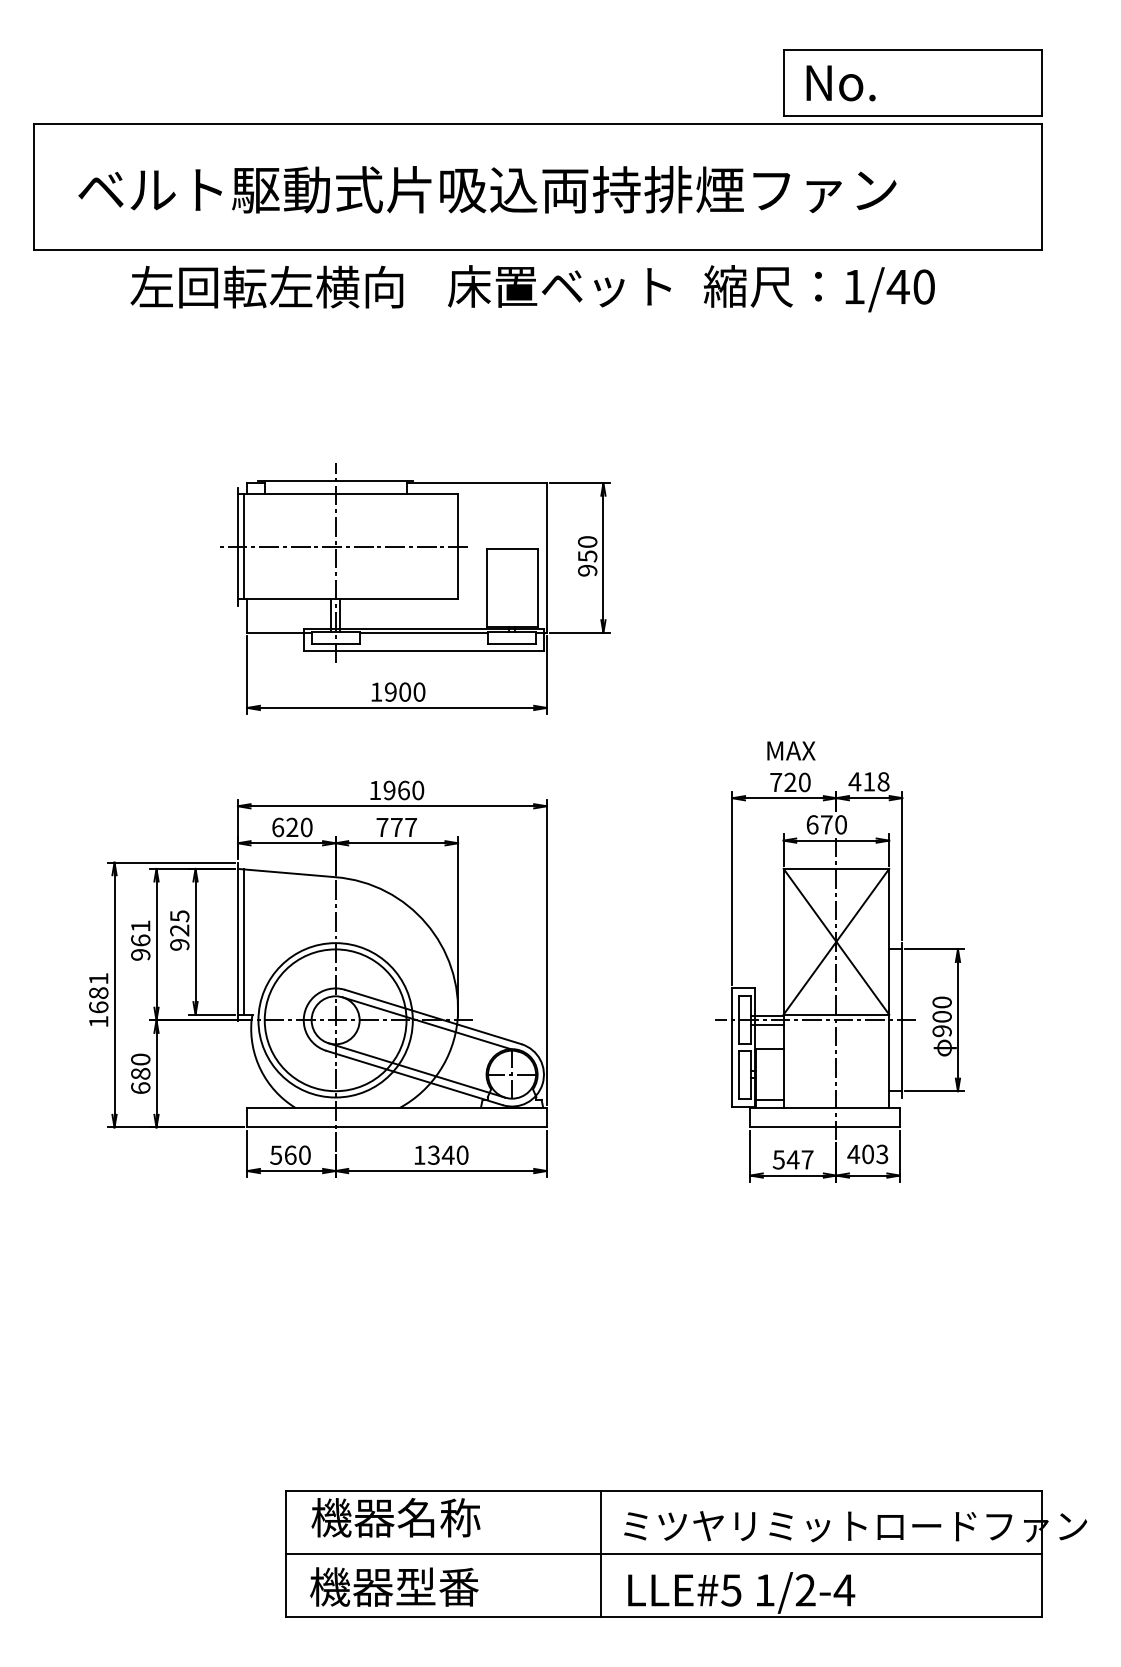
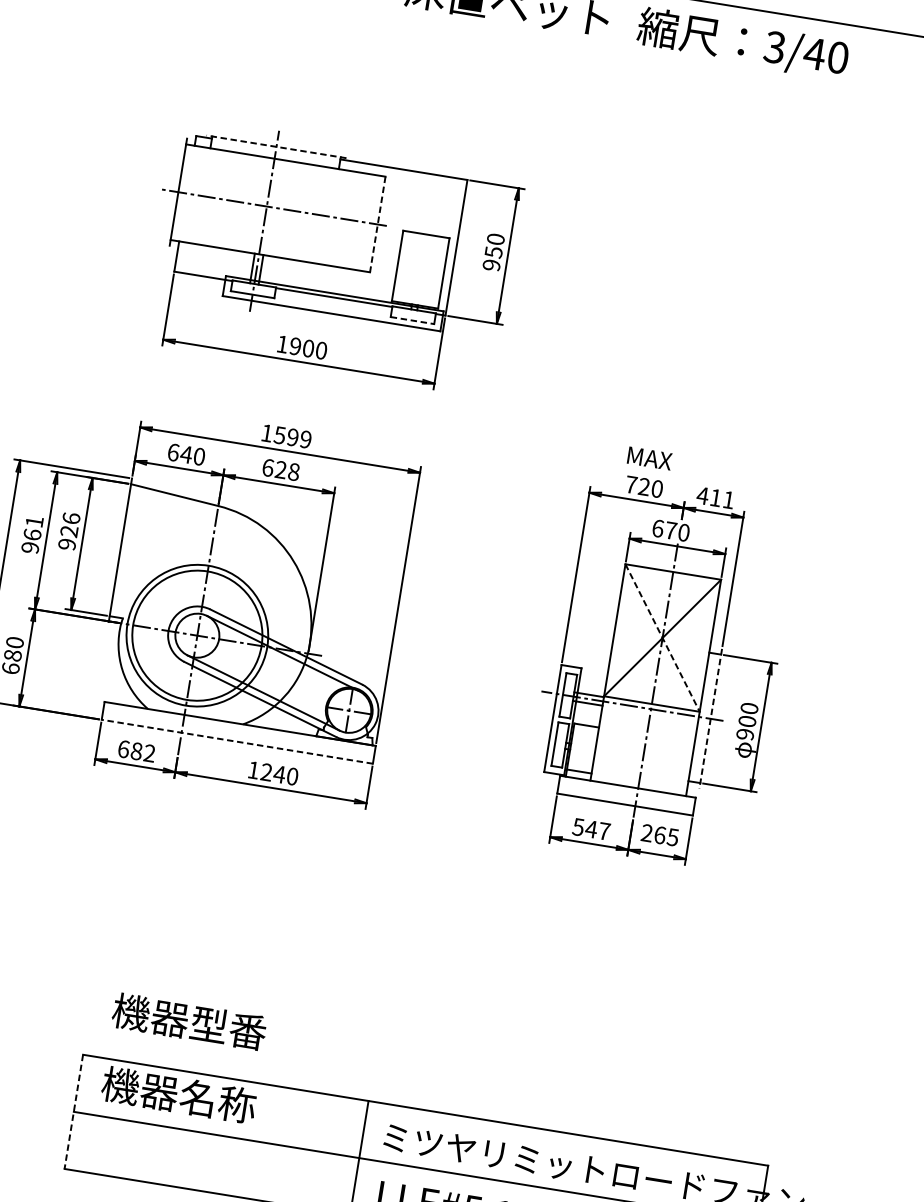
text: (853, 286) -> (774, 46), 1/40 -> 3/40
line: (335, 480) -> (276, 146), solid -> dashed
line: (244, 546) -> (184, 193), removed
line: (458, 546) -> (378, 224), solid -> dashed
line: (512, 643) -> (412, 320), solid -> dashed
text: (883, 781) -> (728, 499), 418 -> 411
text: (403, 790) -> (292, 437), 1960 -> 1599
text: (291, 826) -> (185, 453), 620 -> 640
text: (396, 827) -> (280, 469), 777 -> 628
text: (179, 916) -> (71, 518), 925 -> 926
line: (244, 941) -> (126, 550), removed
line: (836, 941) -> (662, 637), solid -> dashed
line: (902, 1020) -> (710, 719), solid -> dashed
line: (397, 1127) -> (237, 741), solid -> dashed
text: (867, 1153) -> (659, 834), 403 -> 265
text: (290, 1154) -> (136, 750), 560 -> 682
text: (433, 1155) -> (266, 772), 1340 -> 1240
line: (285, 1554) -> (73, 1112), solid -> dashed
text: (394, 1586) -> (189, 1021), moved

